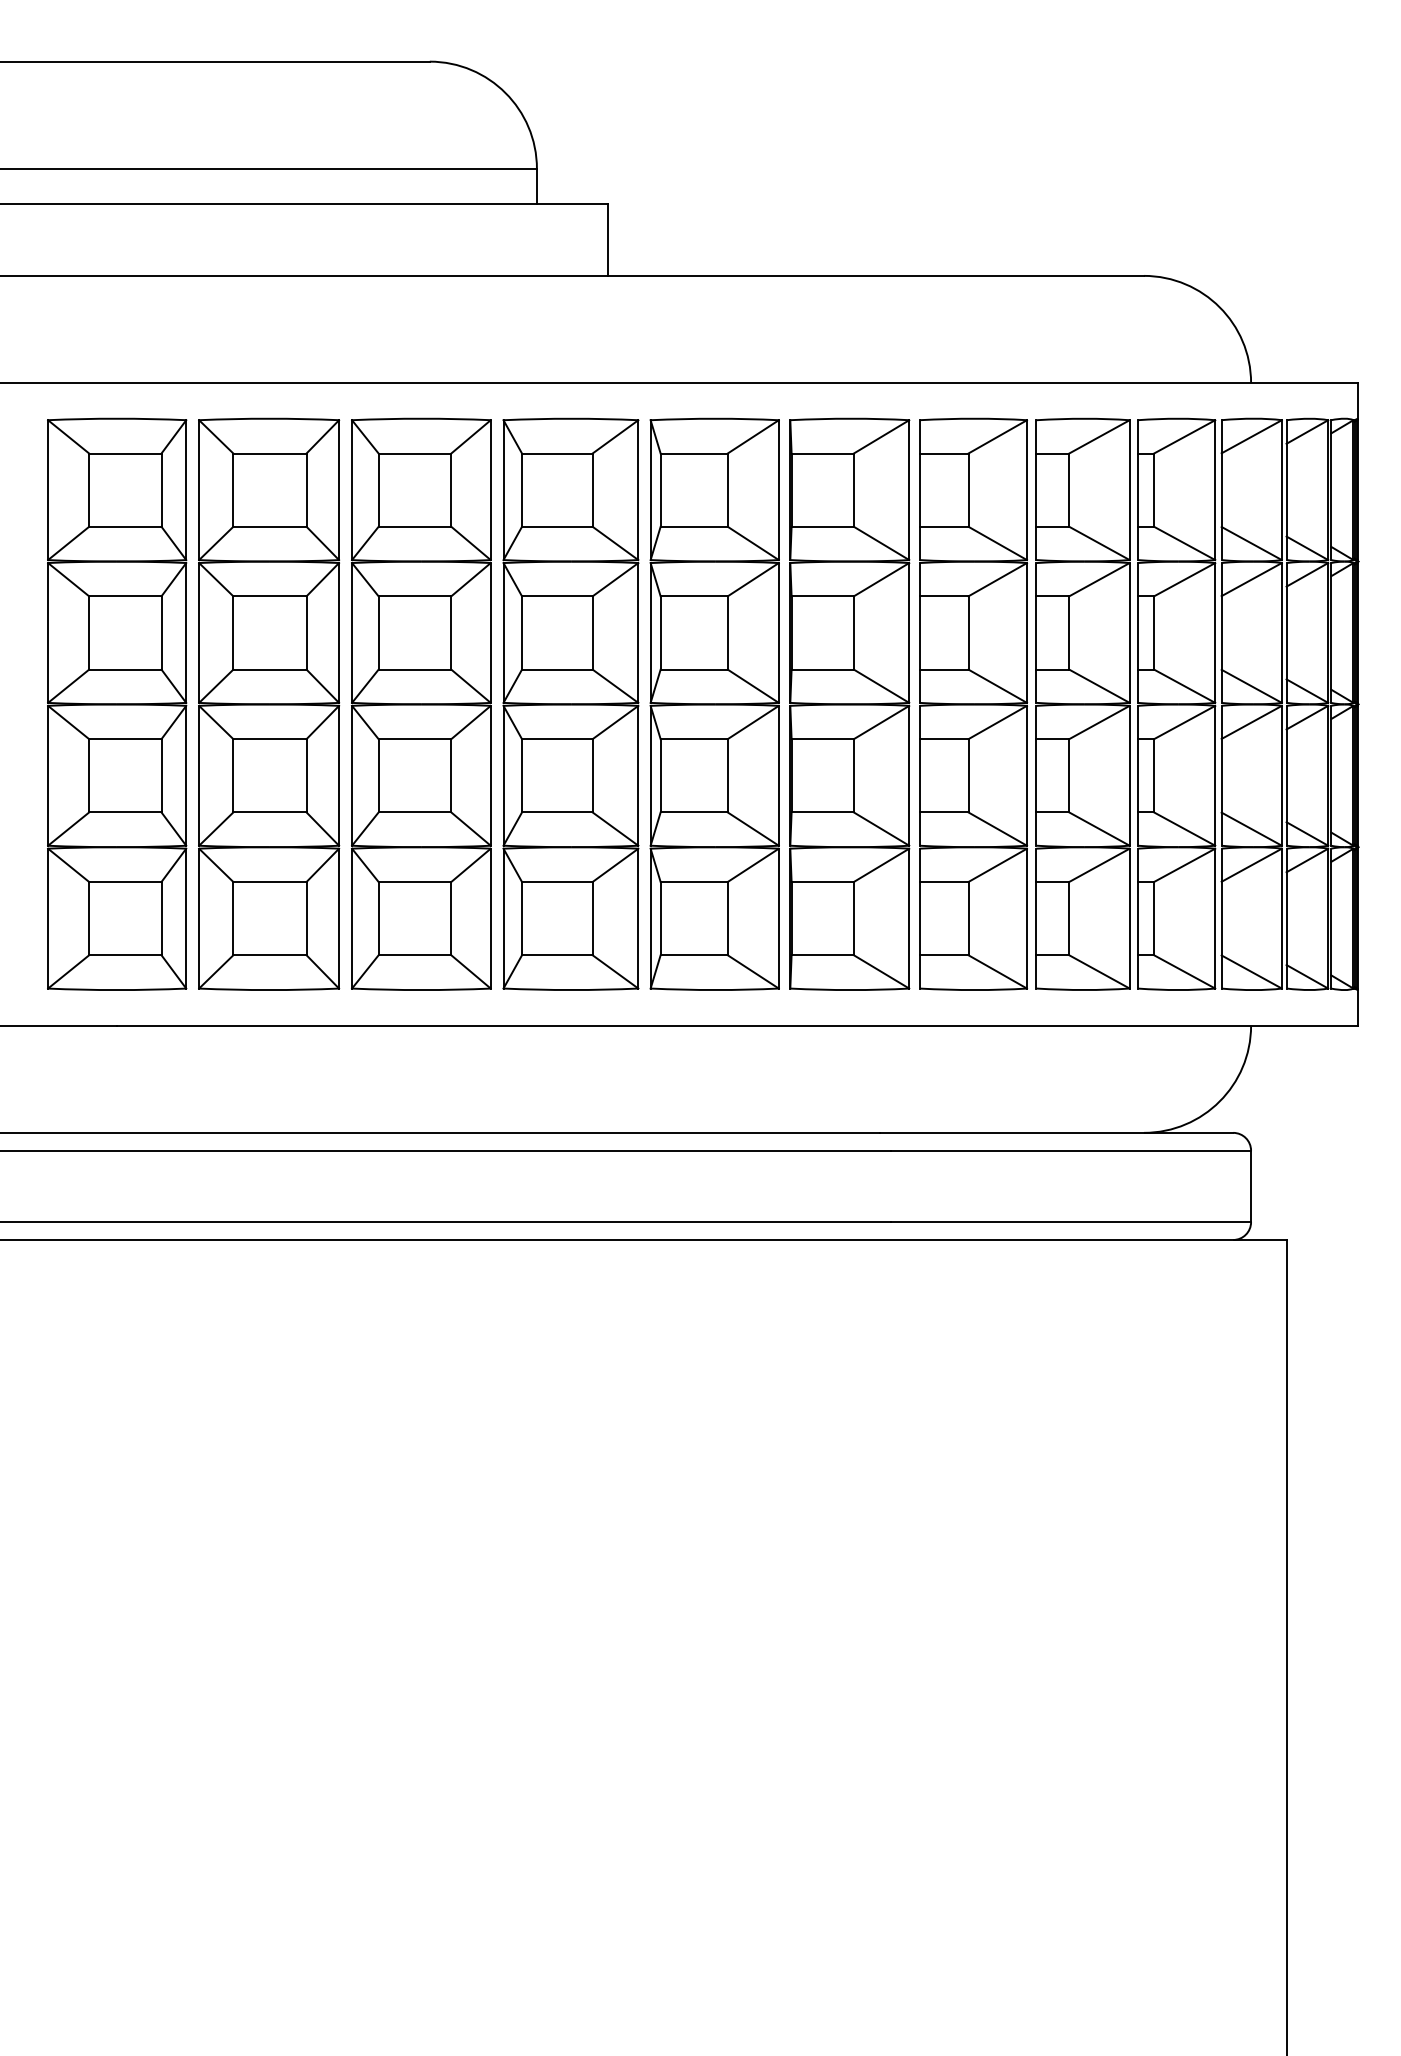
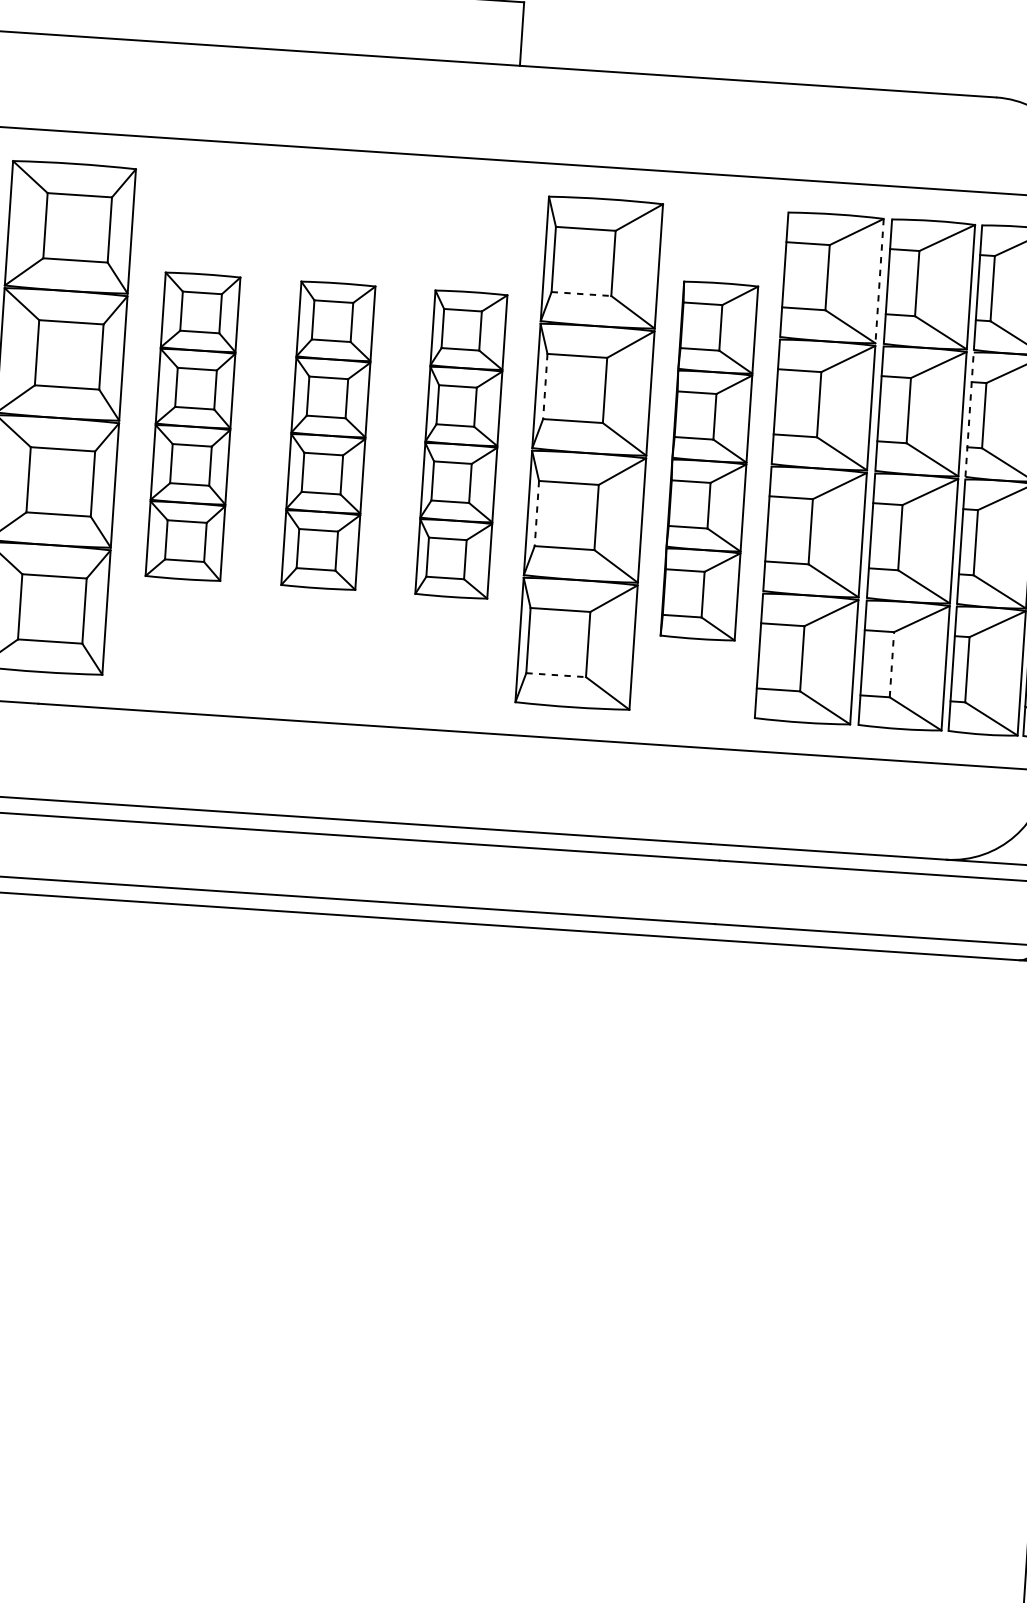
line: (1026, 490) -> (879, 281), solid -> dashed
line: (694, 526) -> (581, 293), solid -> dashed
line: (660, 632) -> (545, 386), solid -> dashed
line: (1137, 632) -> (969, 414), solid -> dashed
part: (269, 703) -> (193, 426), size x0.6
part: (421, 703) -> (328, 435), size x0.6
part: (570, 703) -> (461, 443), size x0.6
part: (849, 703) -> (709, 460), size x0.7
line: (660, 775) -> (536, 513), solid -> dashed
line: (1069, 918) -> (892, 664), solid -> dashed
line: (694, 955) -> (556, 675), solid -> dashed

